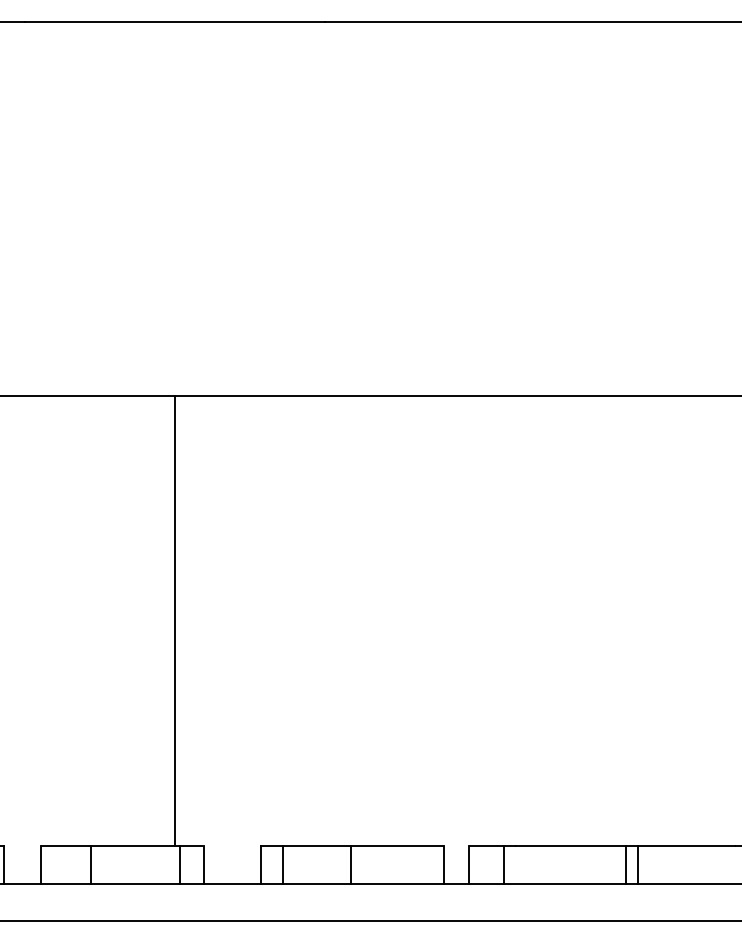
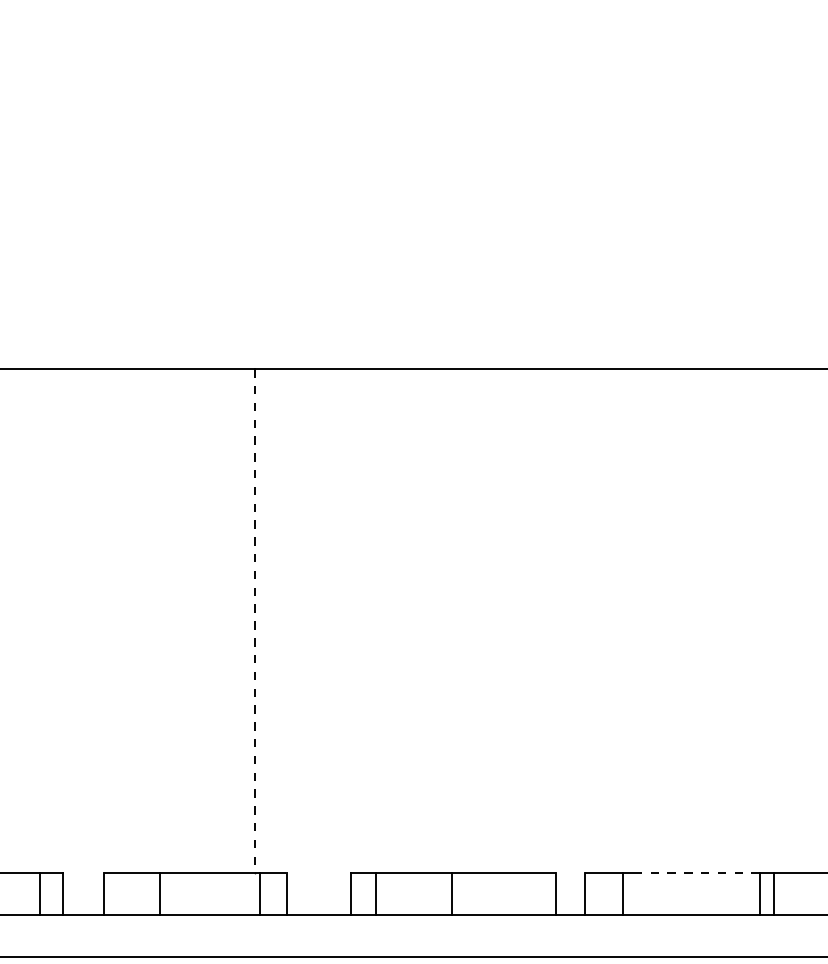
line: (175, 621) -> (255, 621), solid -> dashed
line: (570, 846) -> (698, 873), solid -> dashed

